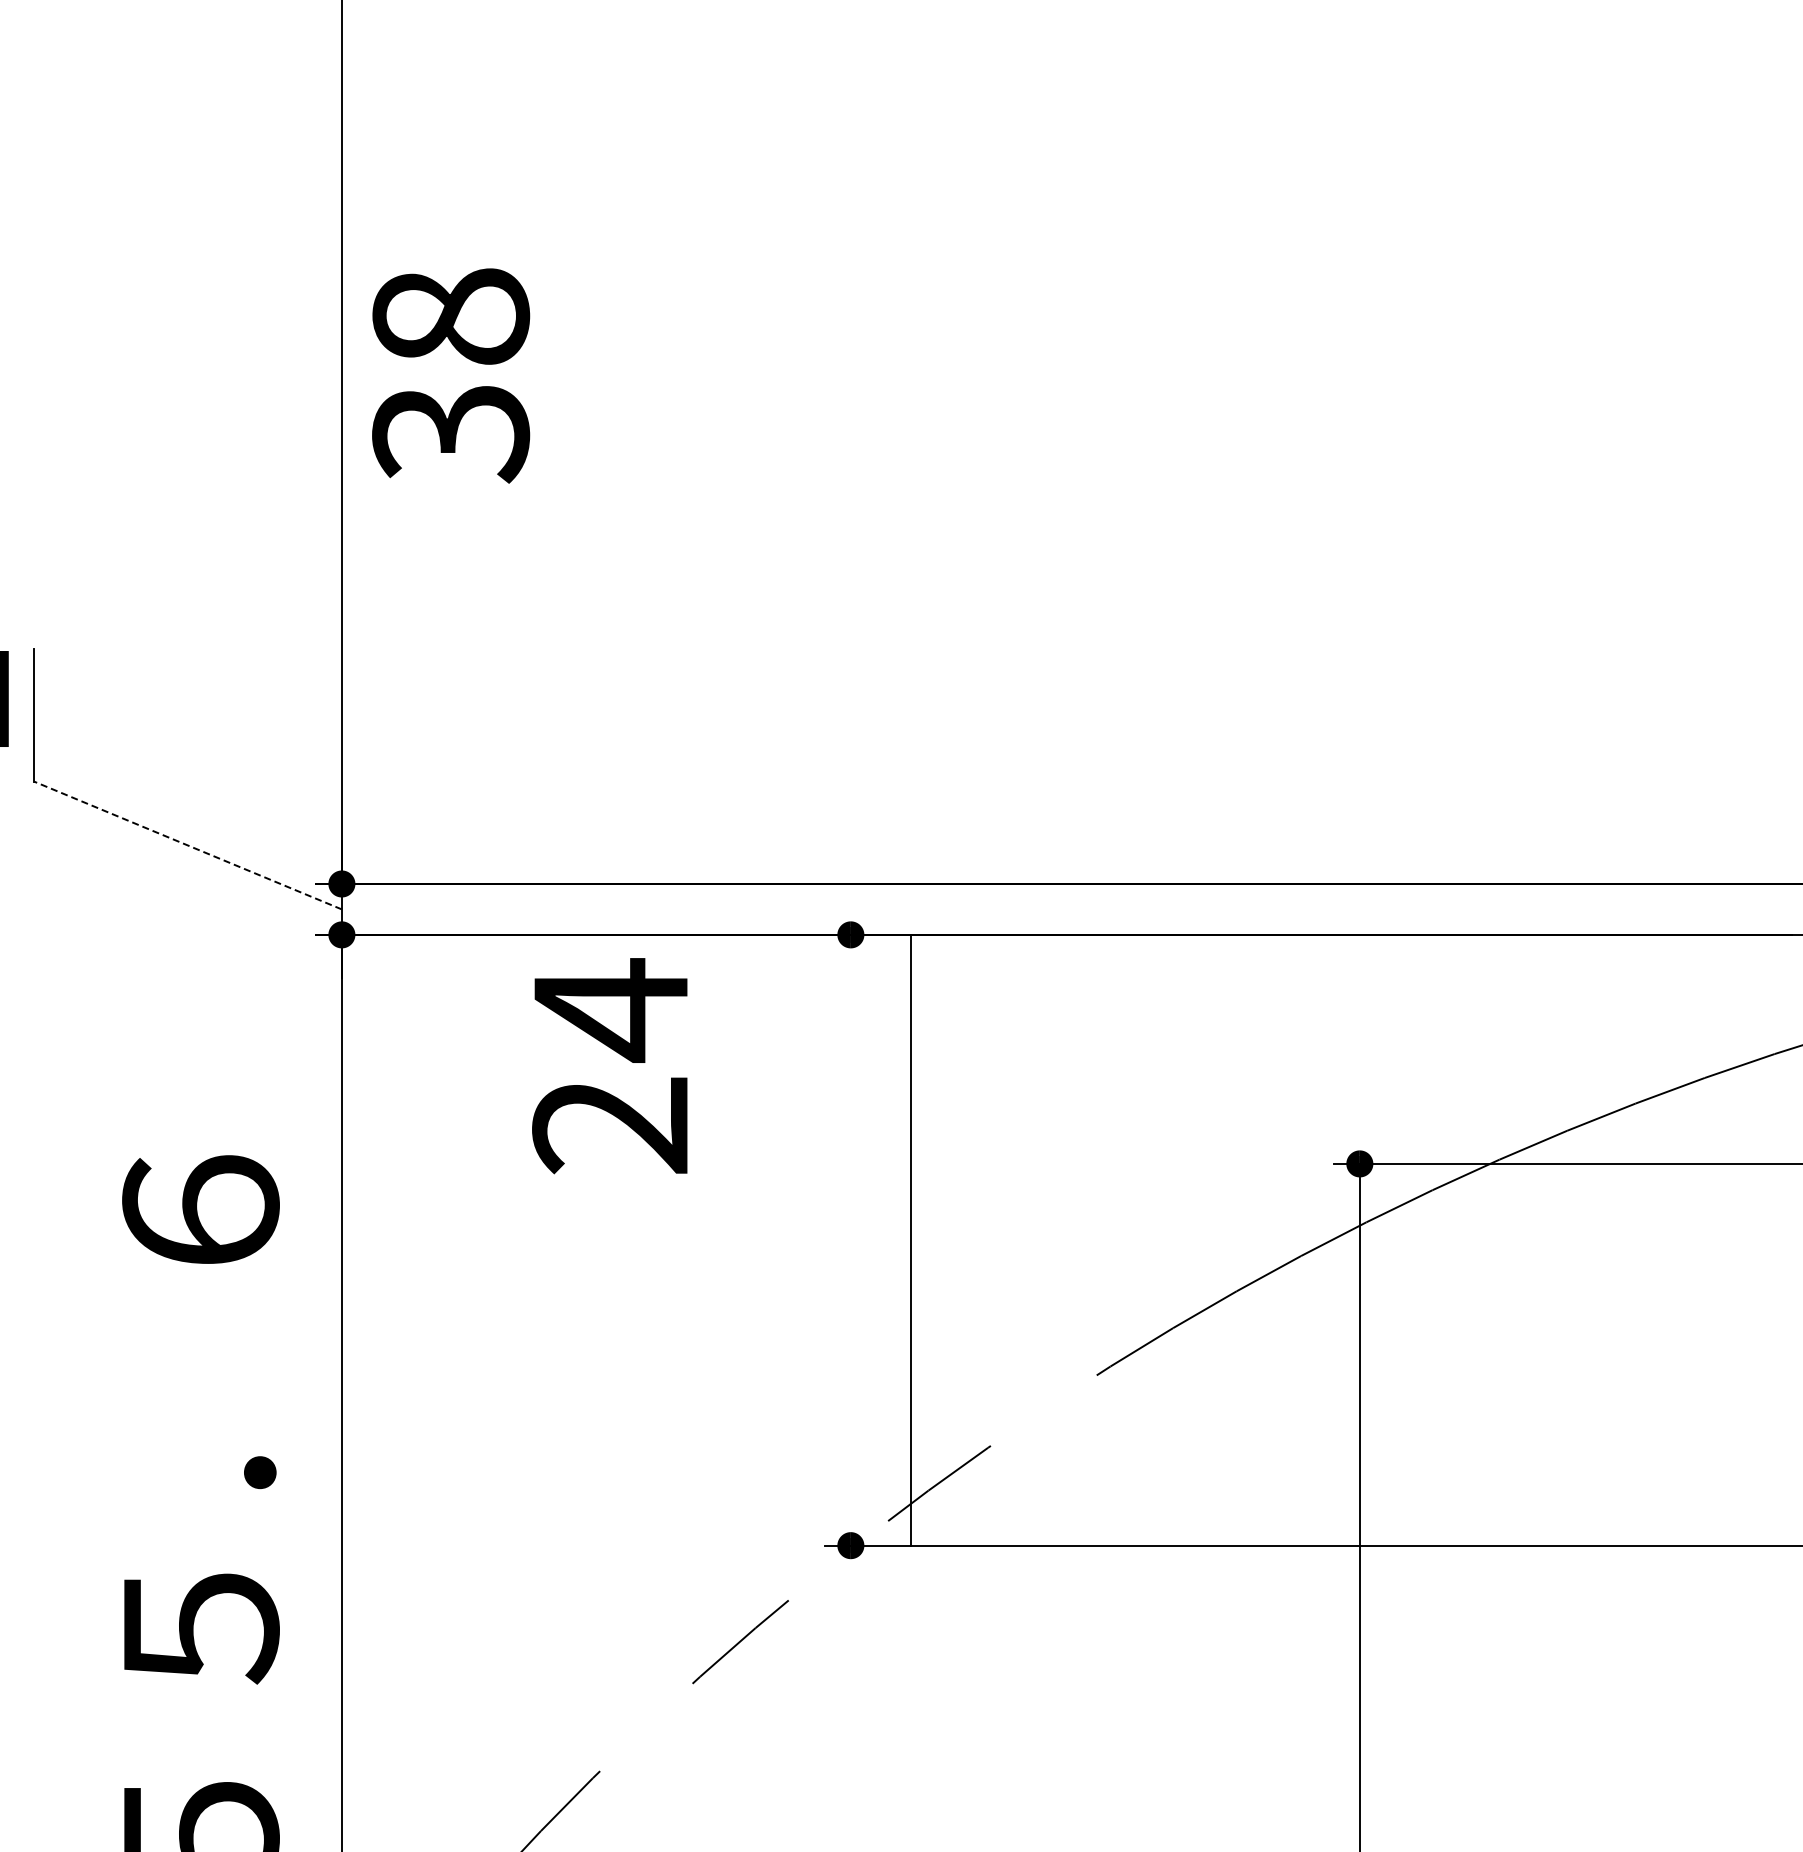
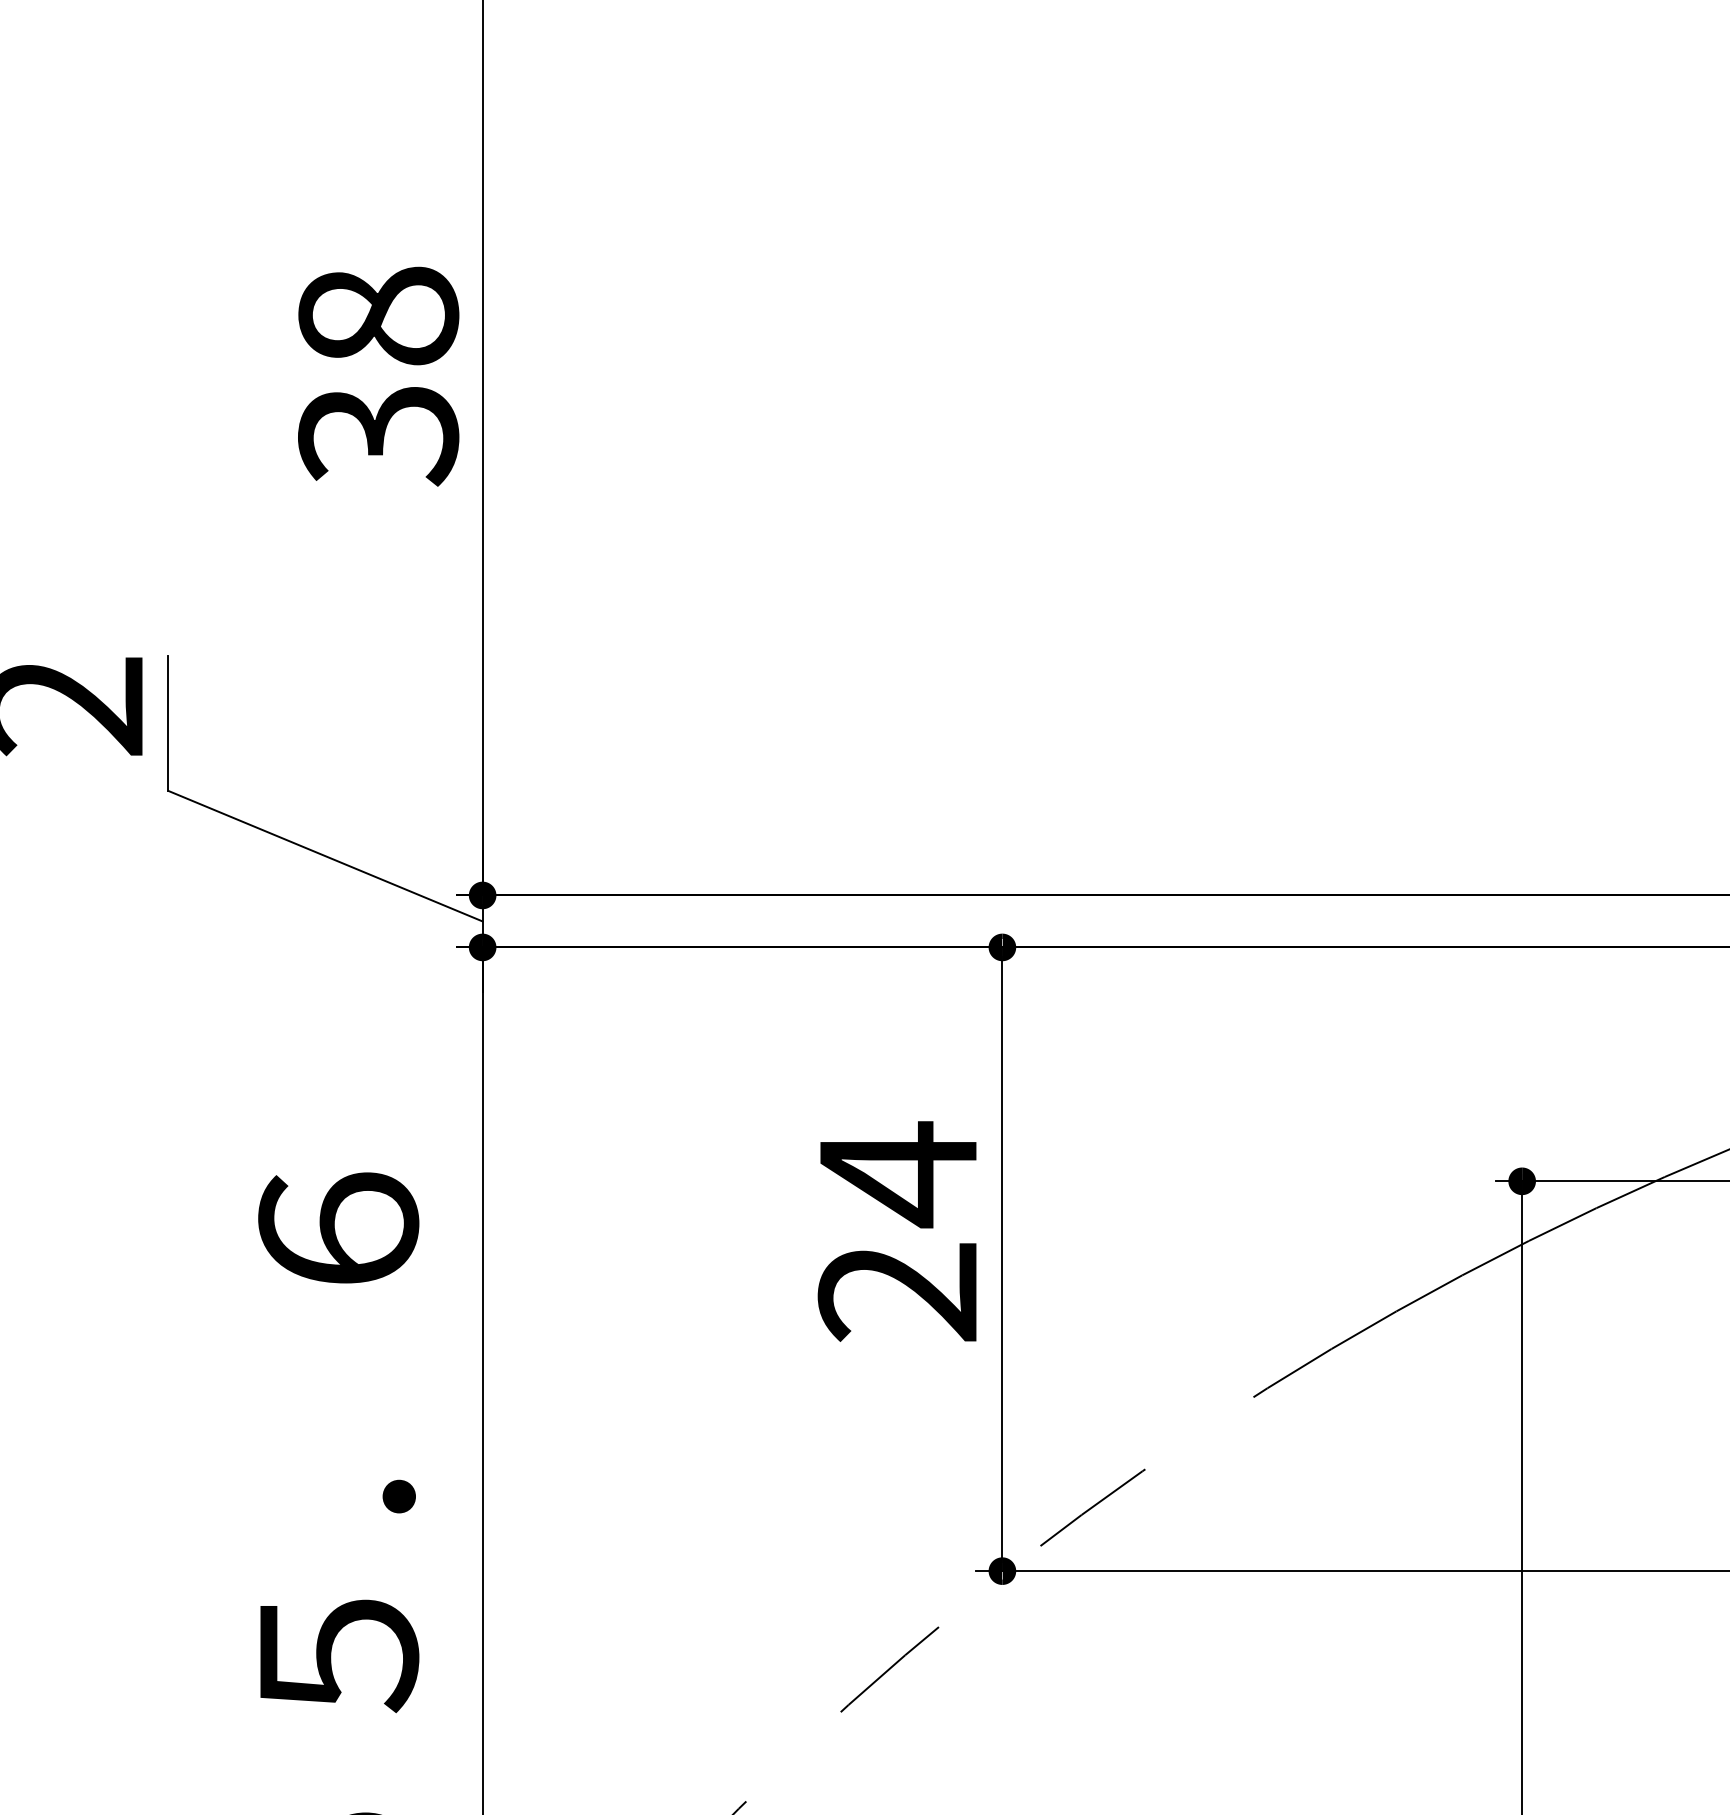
text: (451, 375) -> (379, 376), moved
line: (188, 845) -> (325, 856), dashed -> solid
text: (609, 1066) -> (896, 1231), moved
line: (910, 1239) -> (1002, 1258), moved

